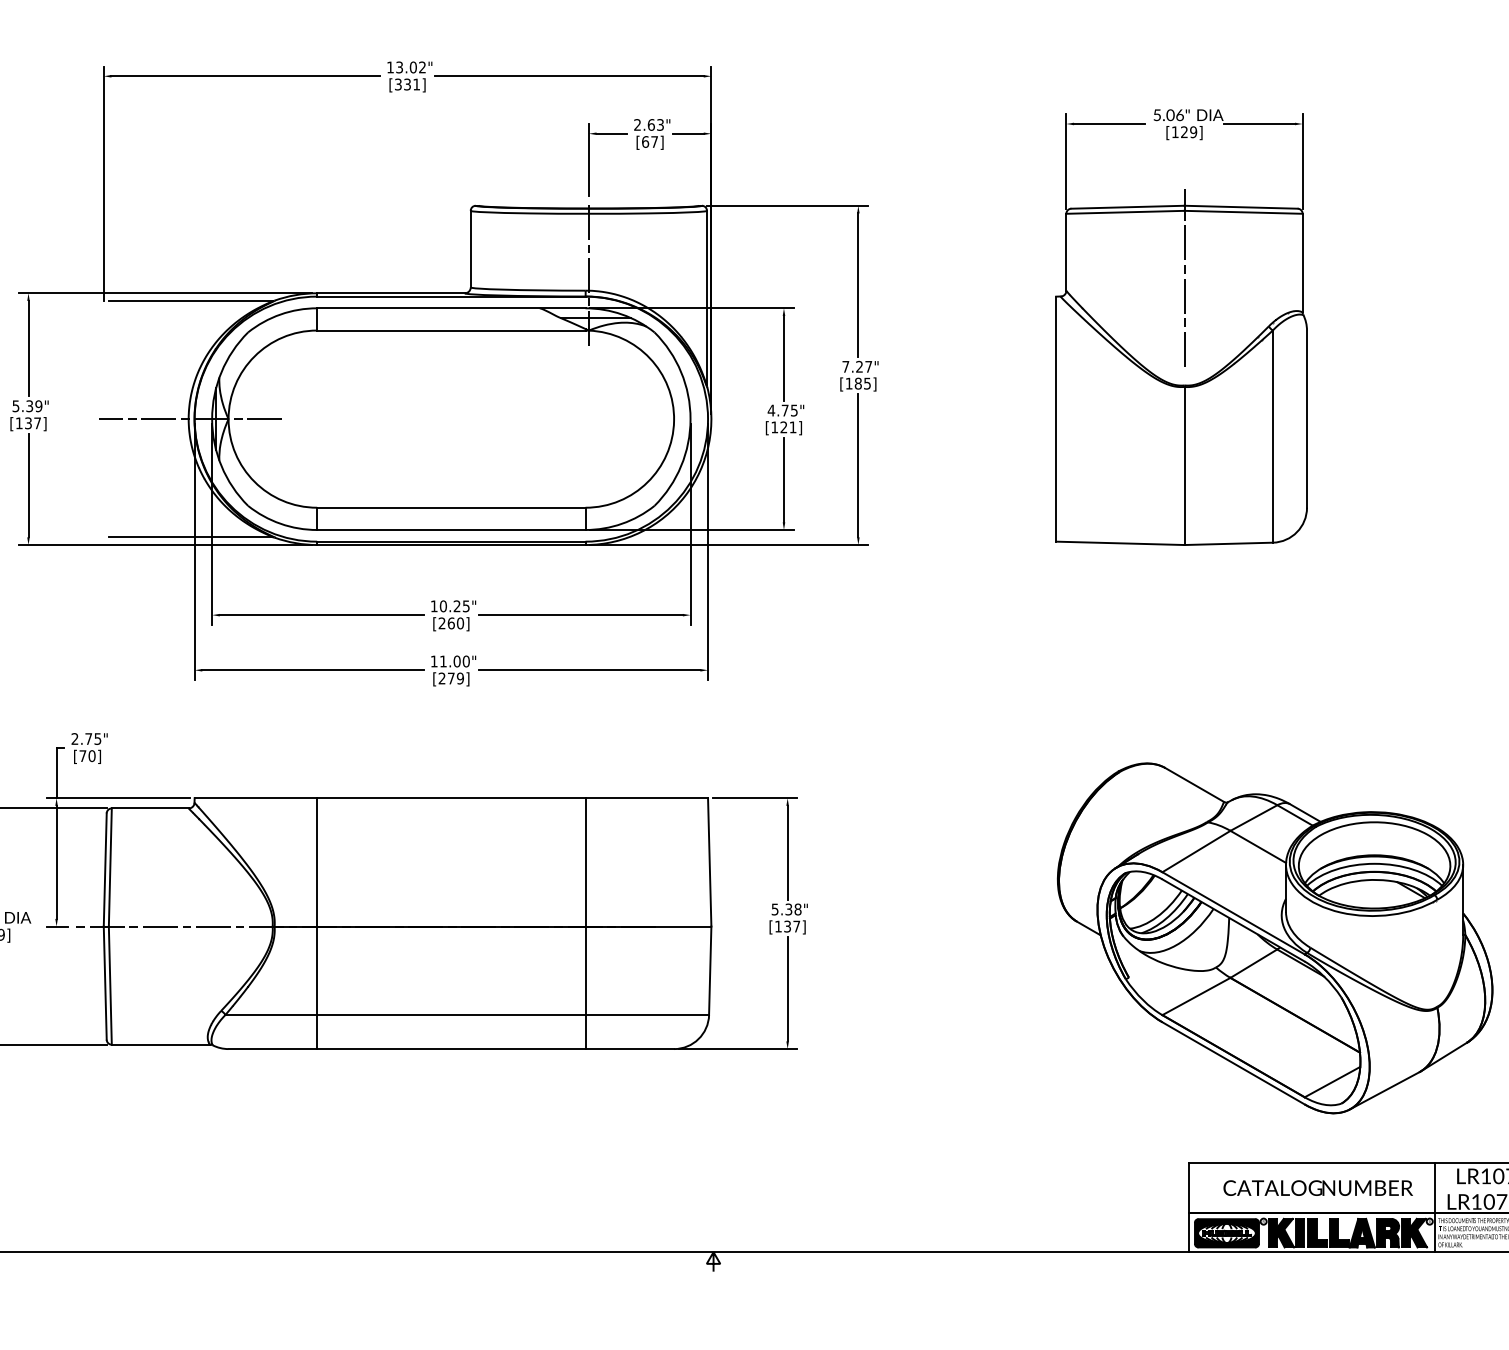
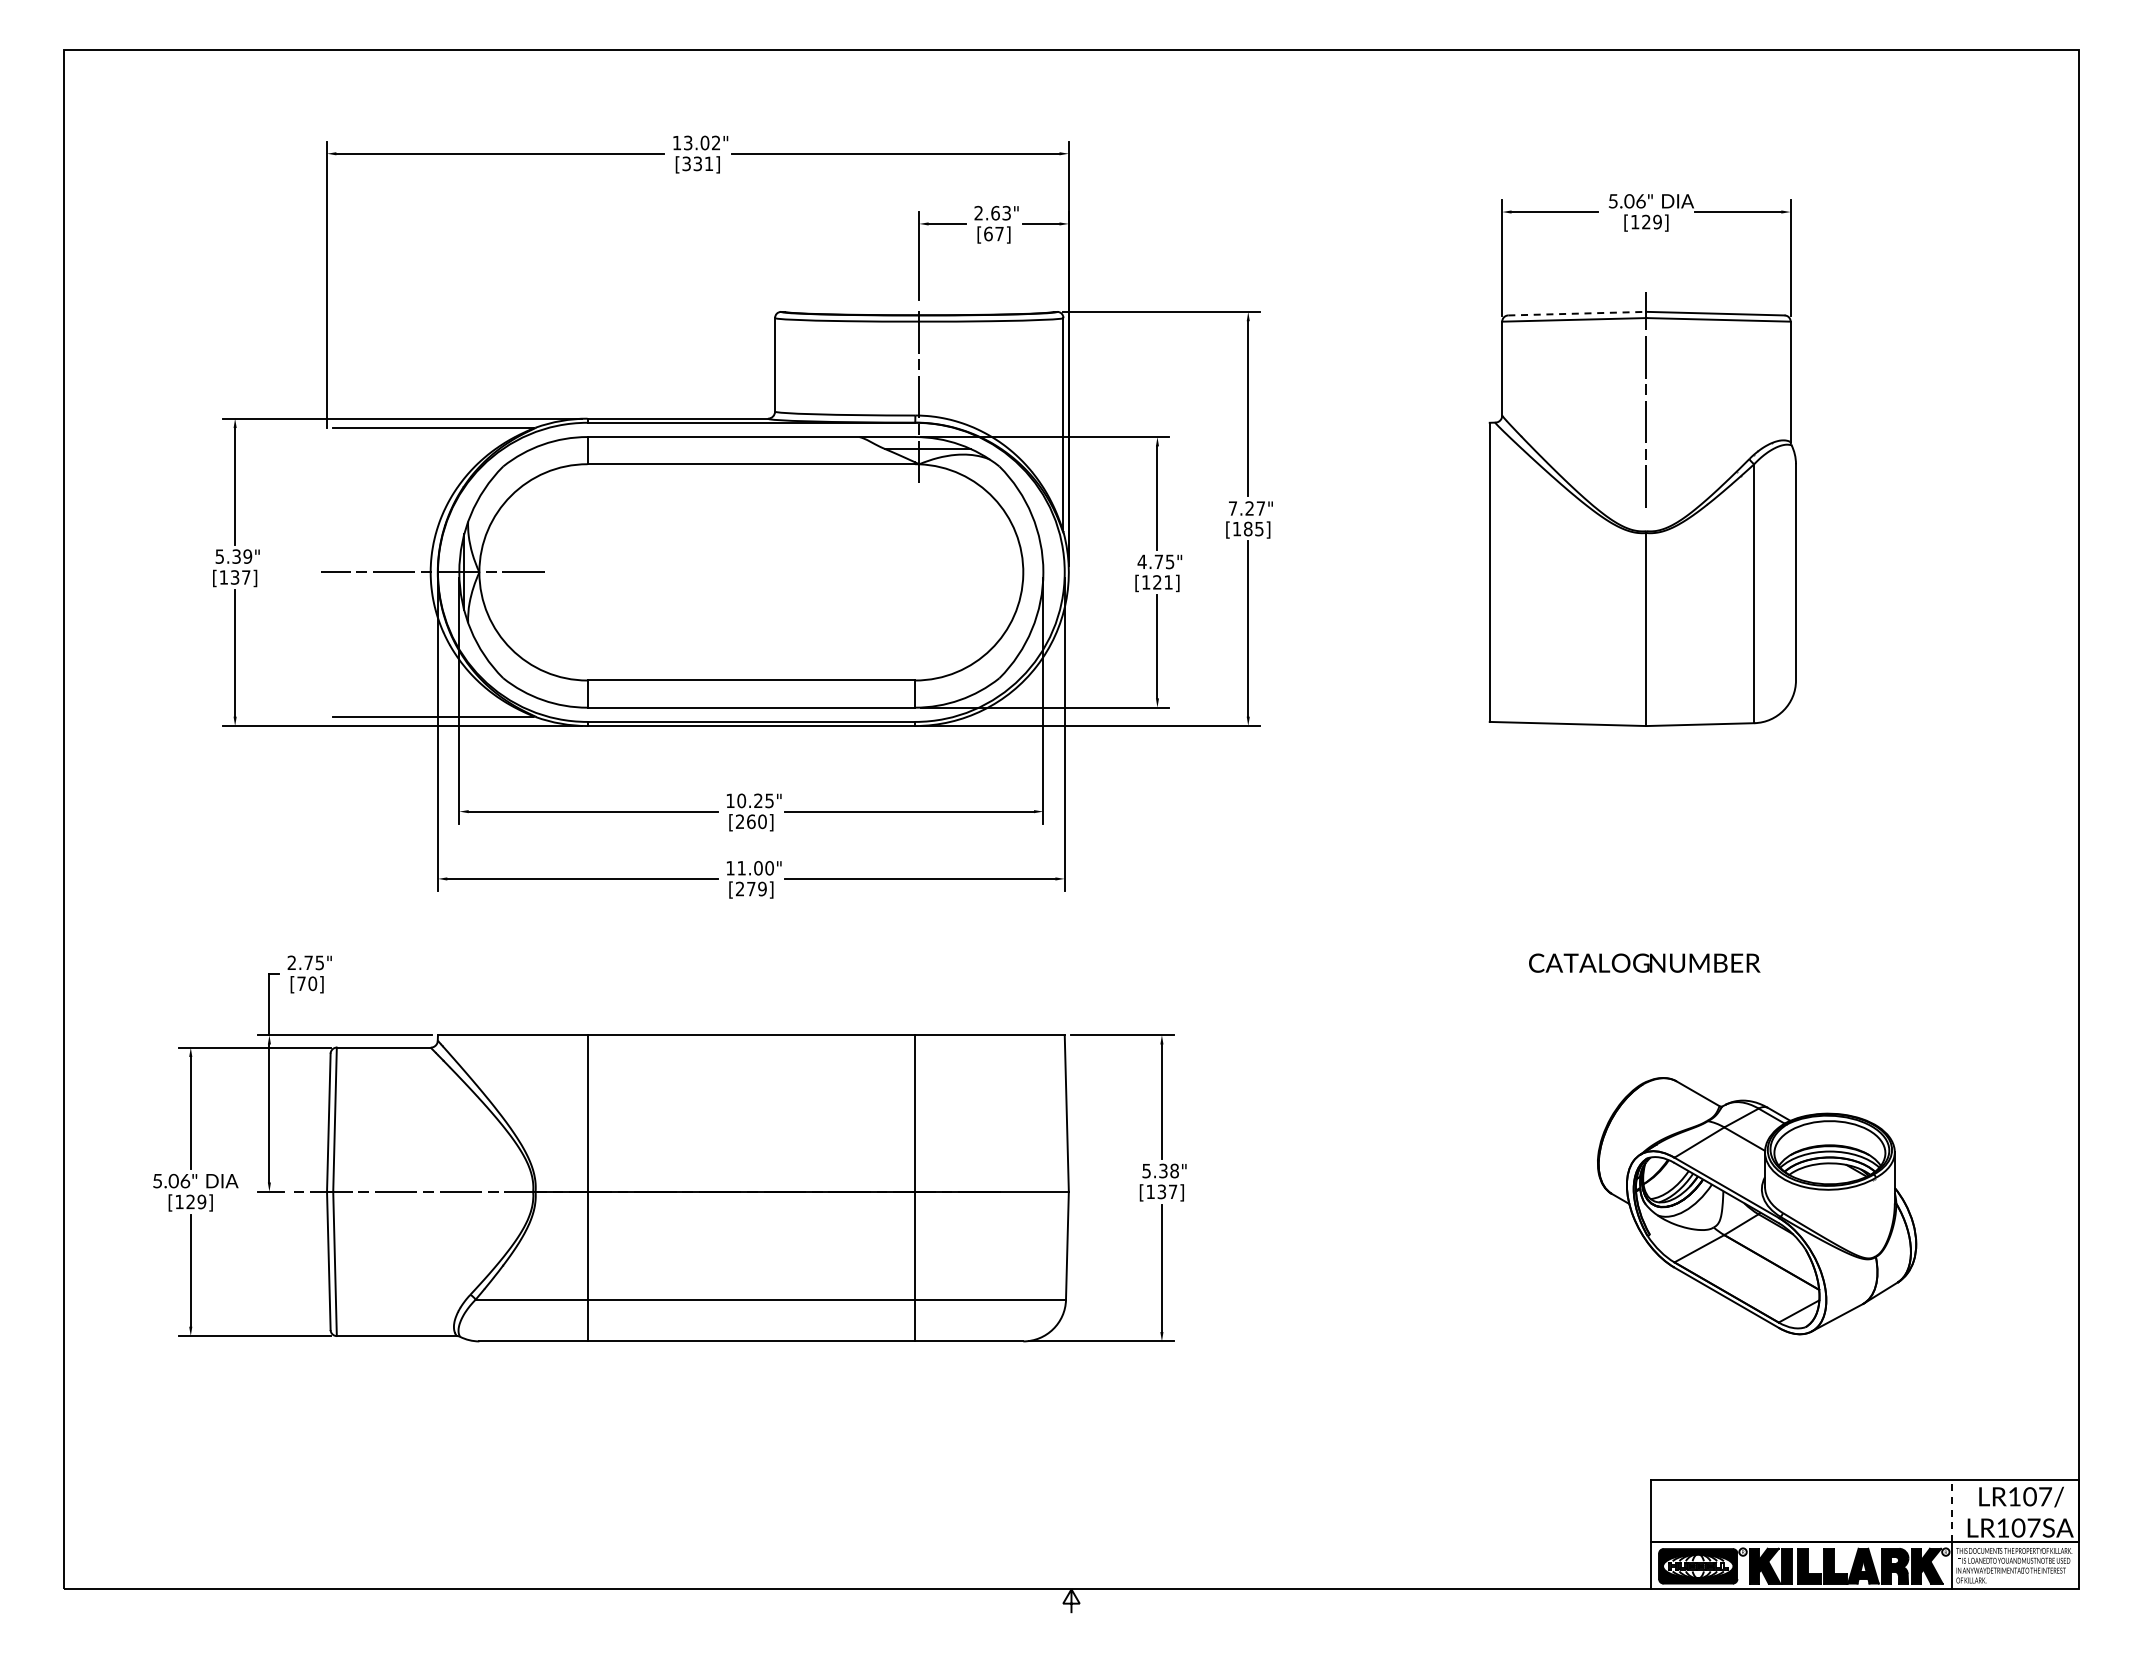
line: (1128, 207) -> (1577, 313), solid -> dashed
part: (1274, 937) -> (1756, 1205), size x0.6
text: (1318, 1187) -> (1644, 962), moved
line: (1435, 1188) -> (1952, 1511), solid -> dashed

